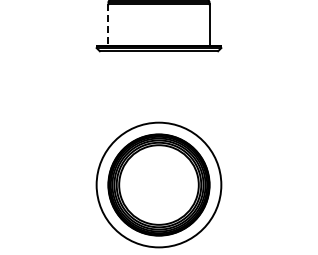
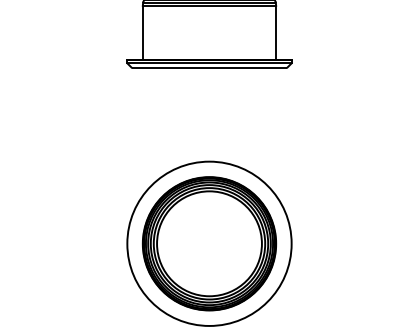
line: (108, 25) -> (142, 33), dashed -> solid

